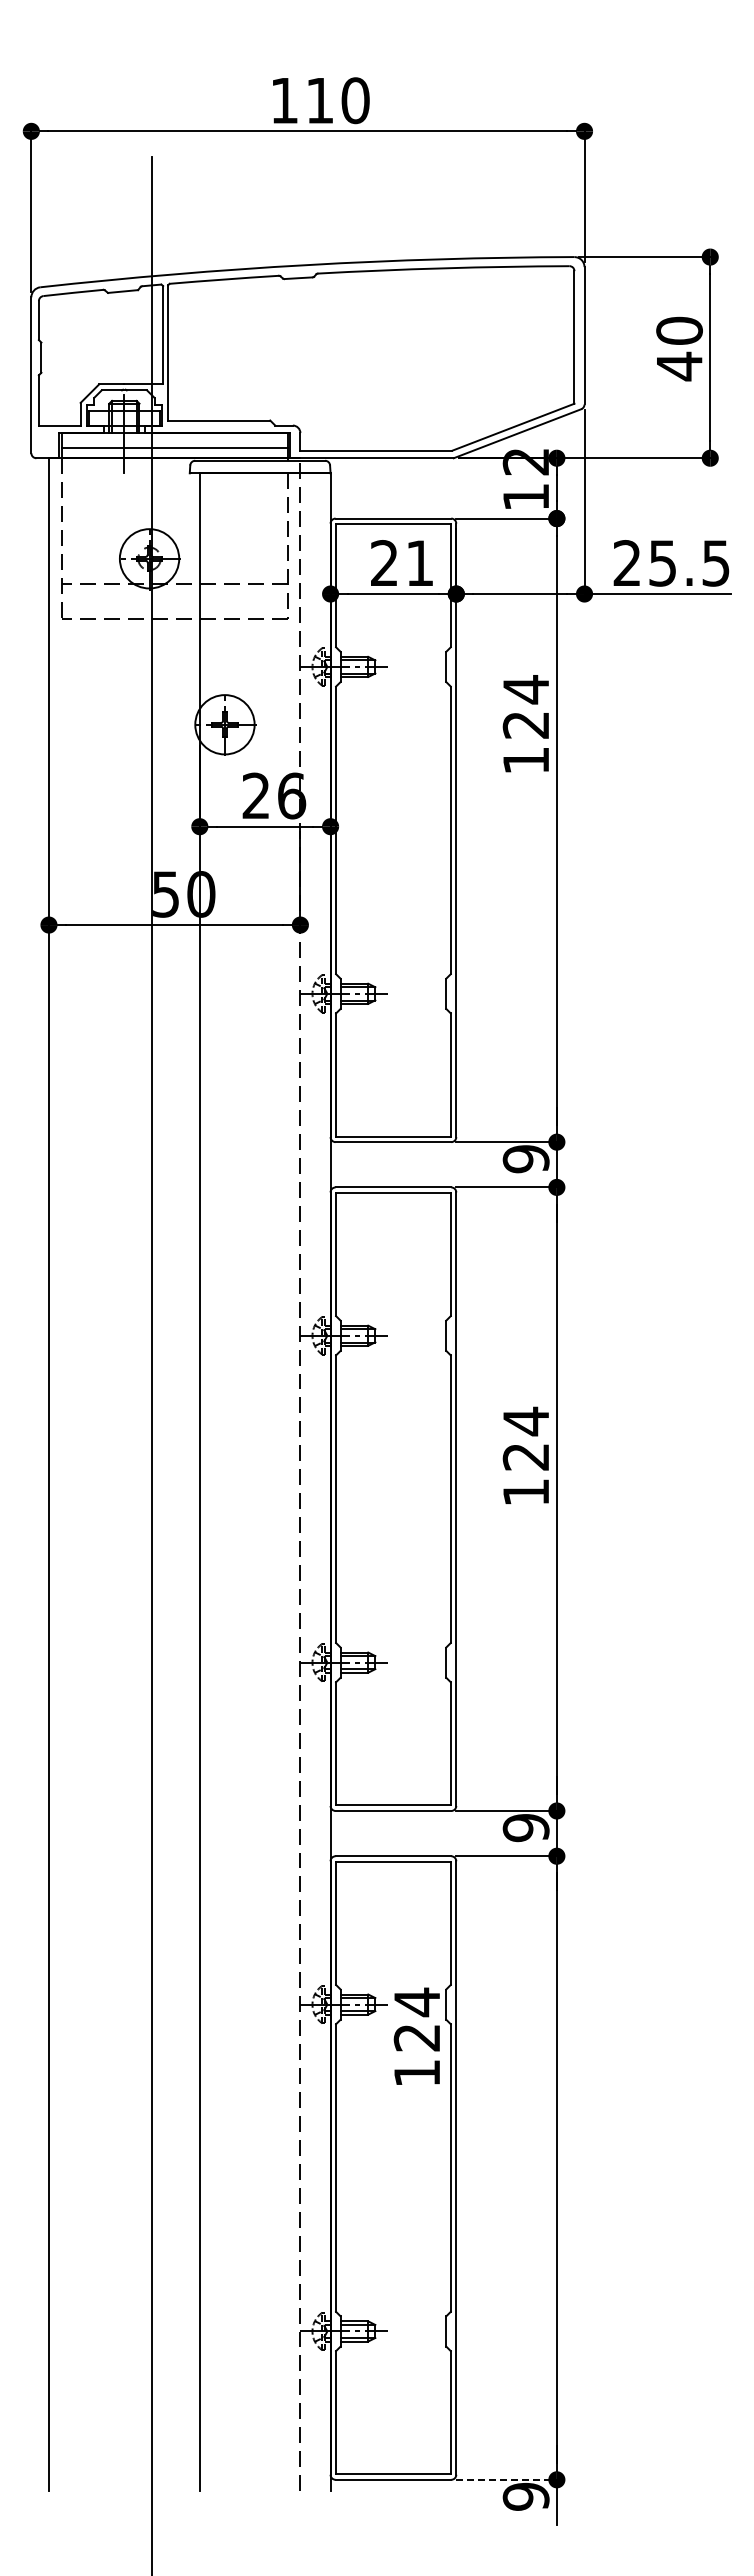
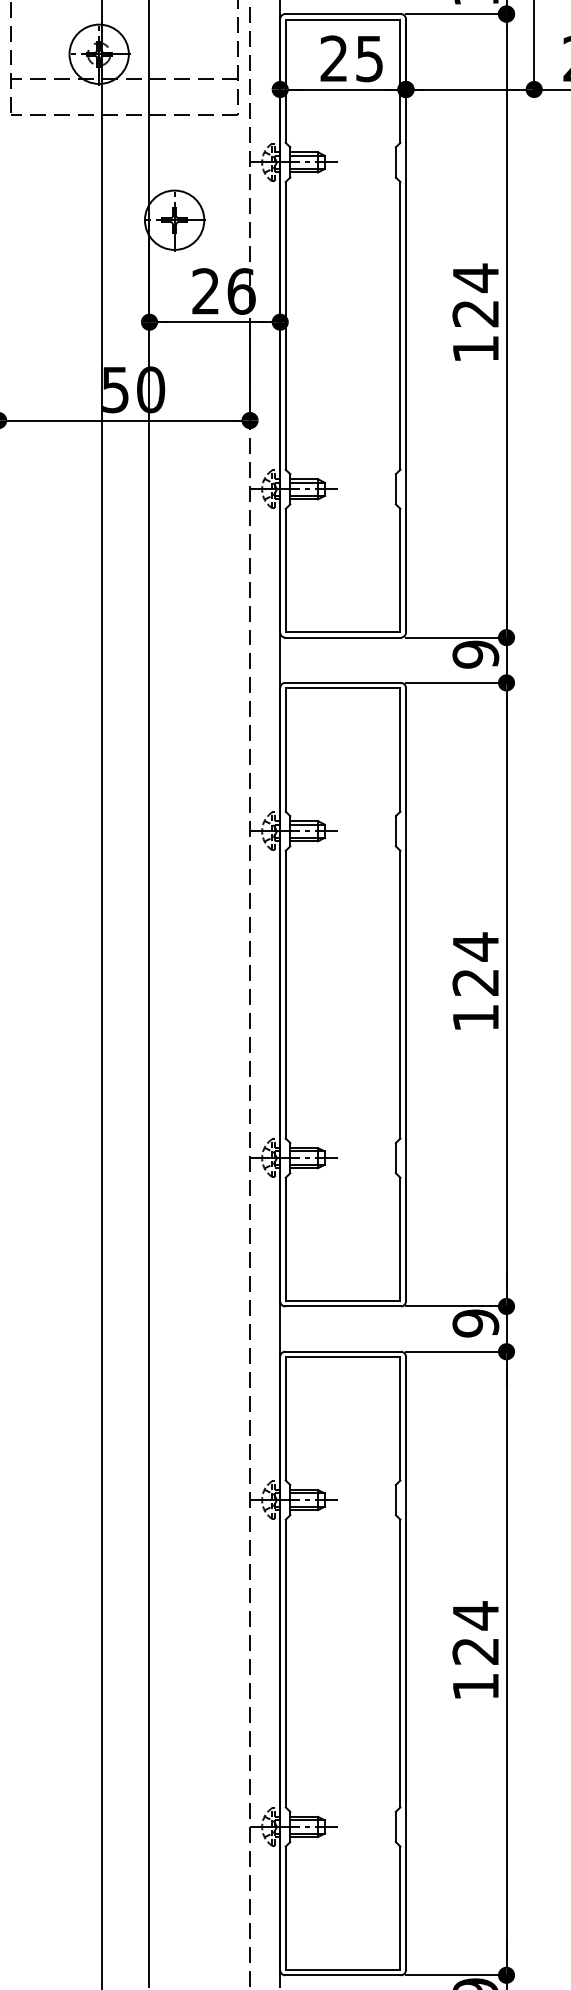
text: (419, 563) -> (369, 58), 21 -> 25
text: (525, 723) -> (475, 311), moved
text: (525, 1454) -> (475, 979), moved
text: (416, 2035) -> (475, 1648), moved
line: (509, 2479) -> (459, 1974), dashed -> solid

